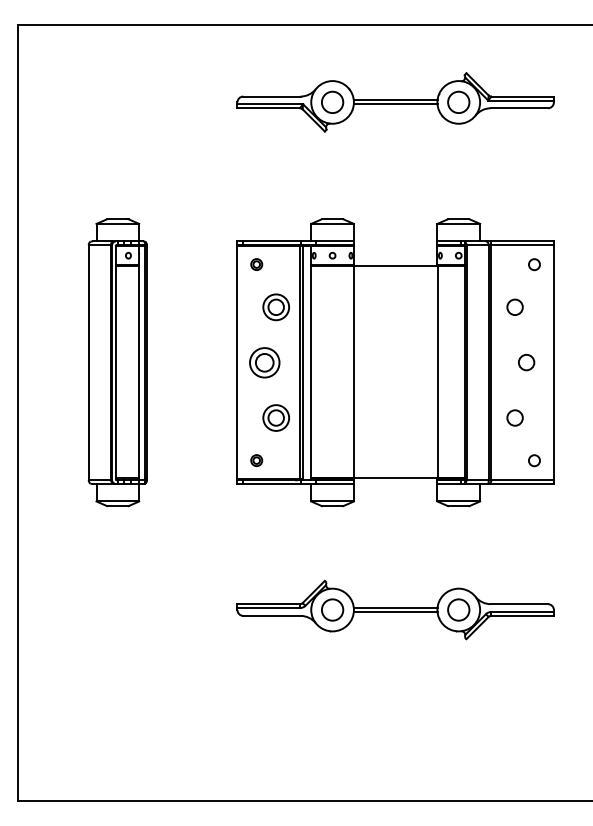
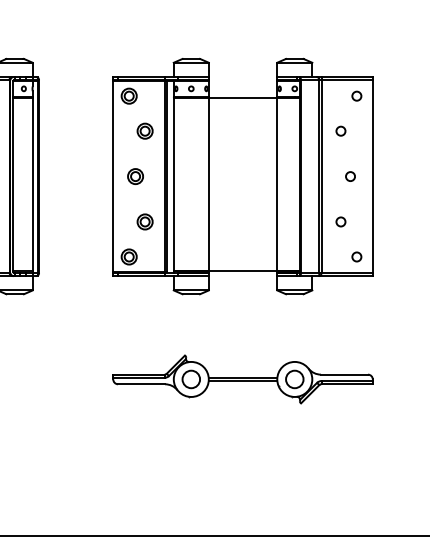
part: (256, 264) -> (128, 96), size x1.67
part: (276, 307) -> (145, 131), size x0.71
circle: (514, 307) -> (340, 131), size x0.71
part: (264, 362) -> (135, 176), size x0.62
circle: (526, 362) -> (350, 176), size x0.71
part: (276, 417) -> (145, 221), size x0.71
circle: (514, 417) -> (340, 221), size x0.71
part: (256, 460) -> (128, 256), size x1.67

